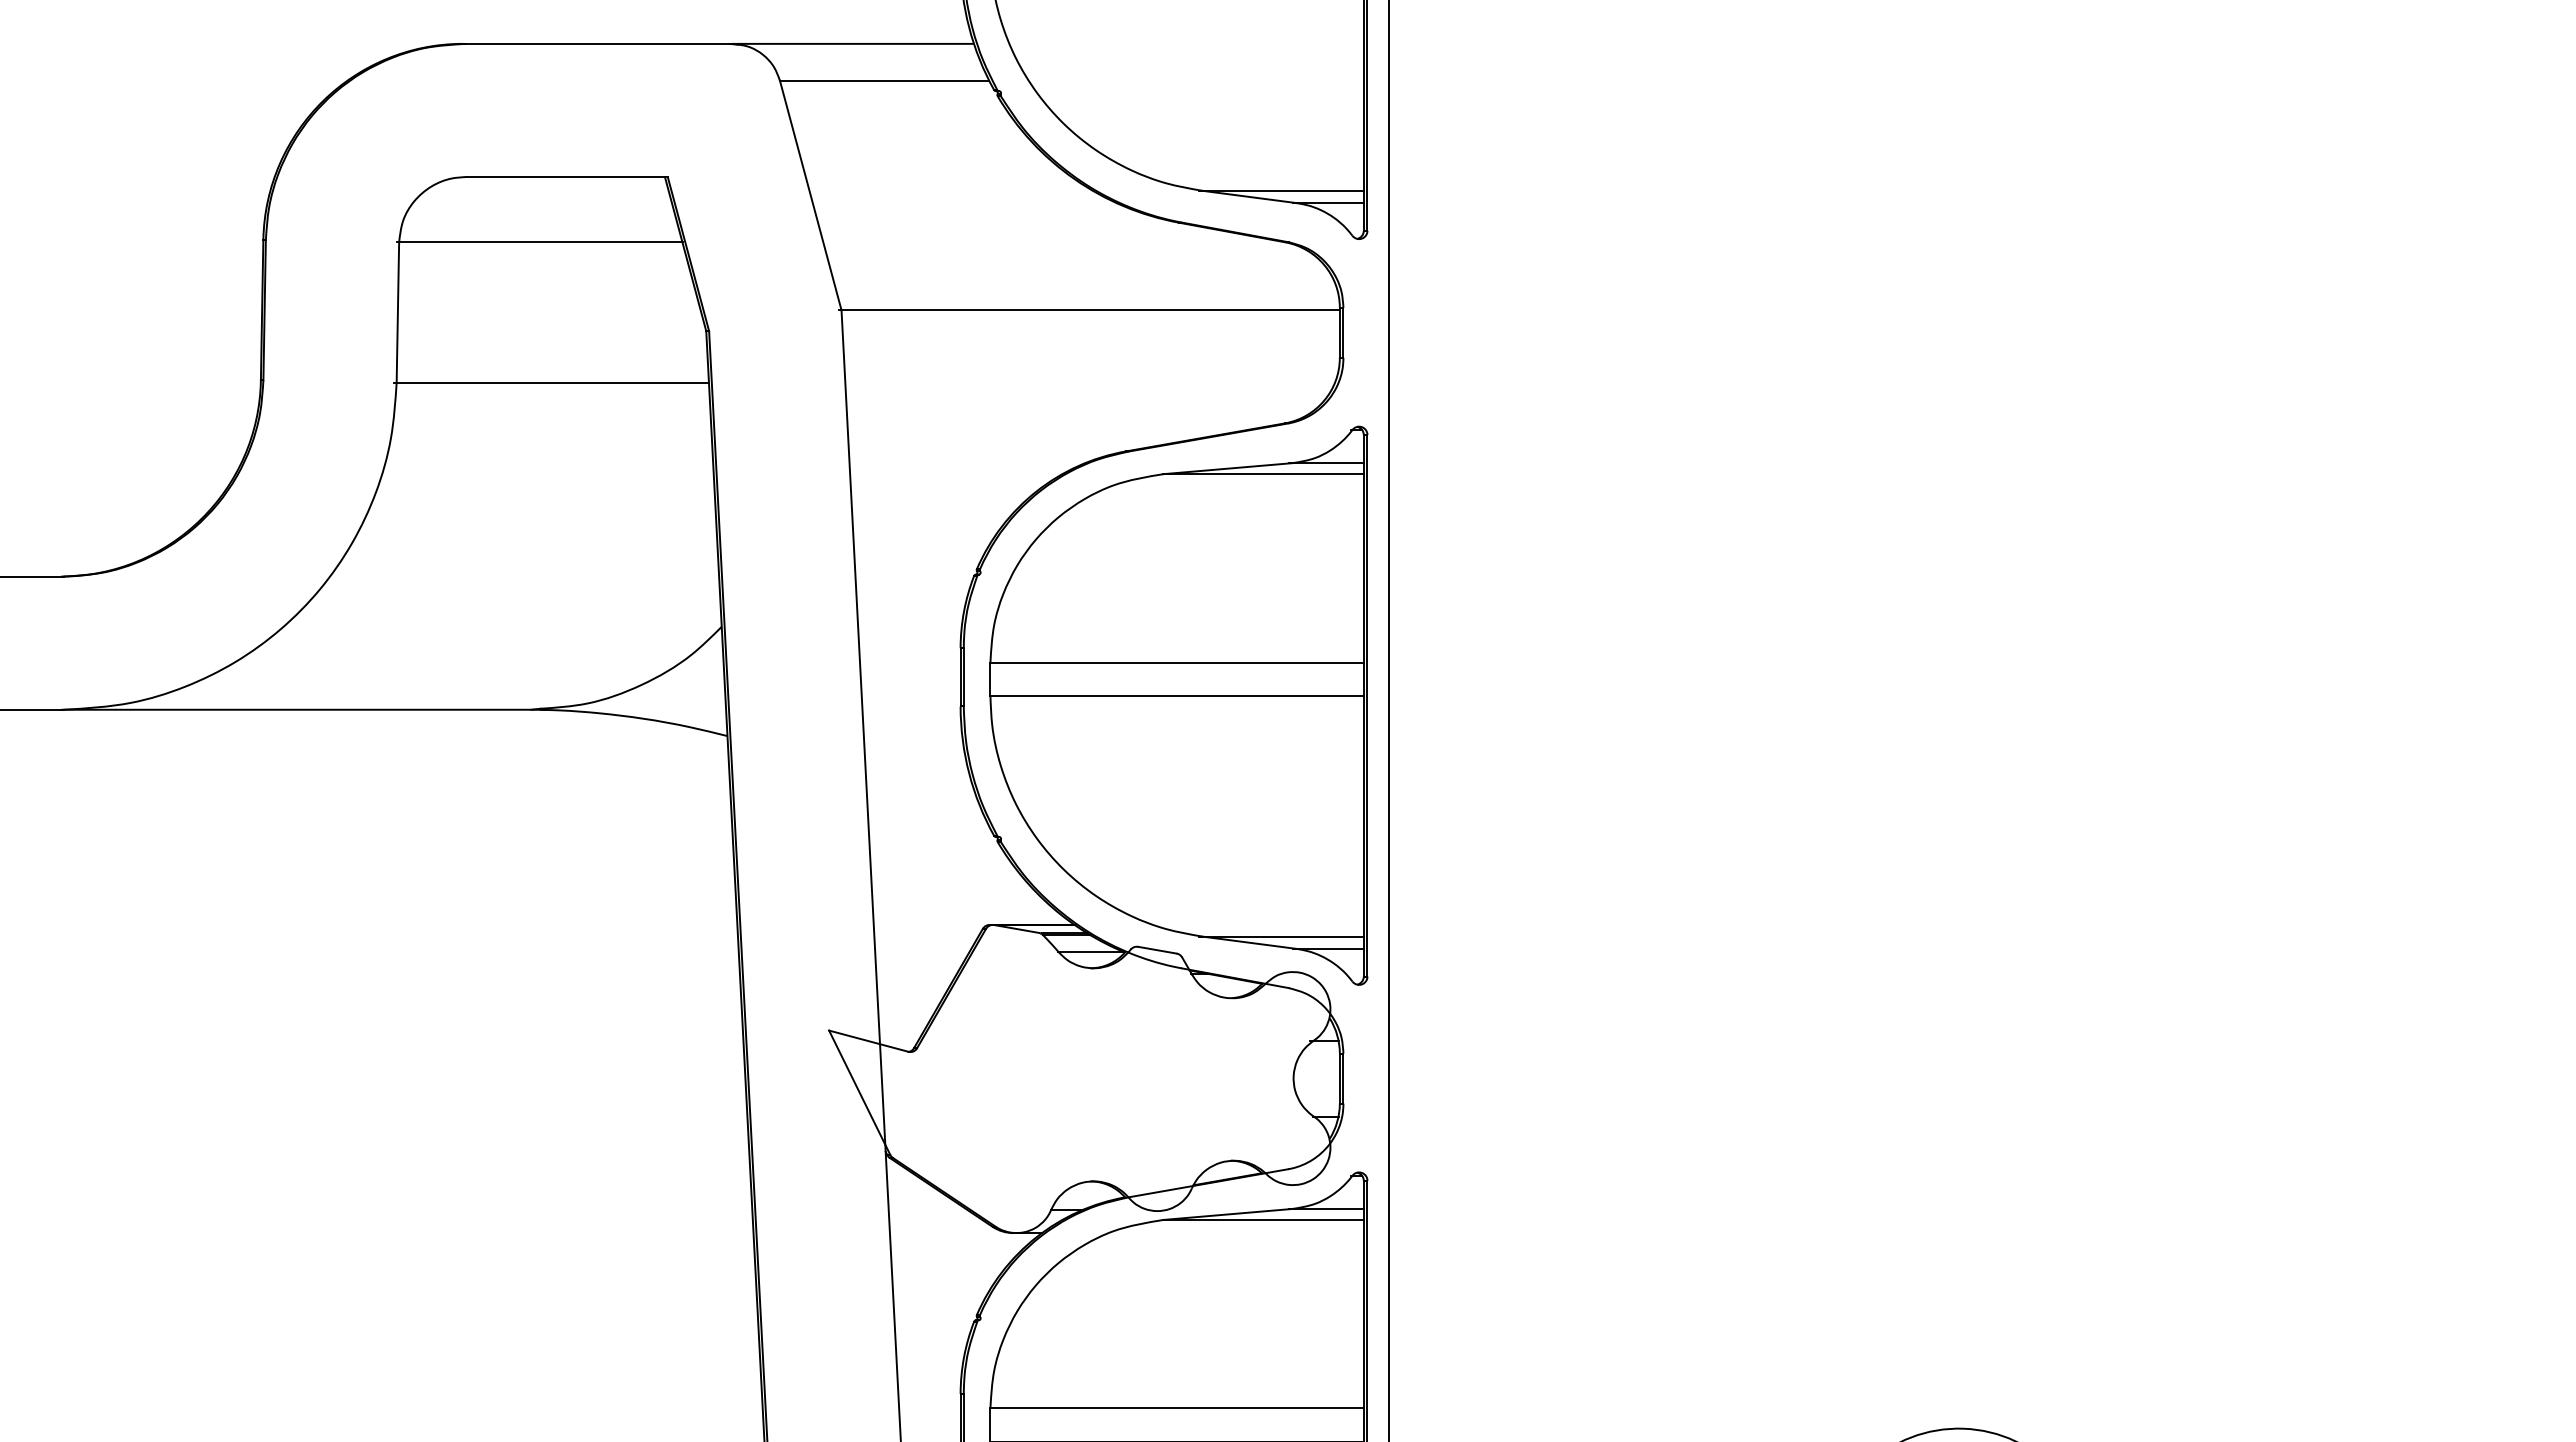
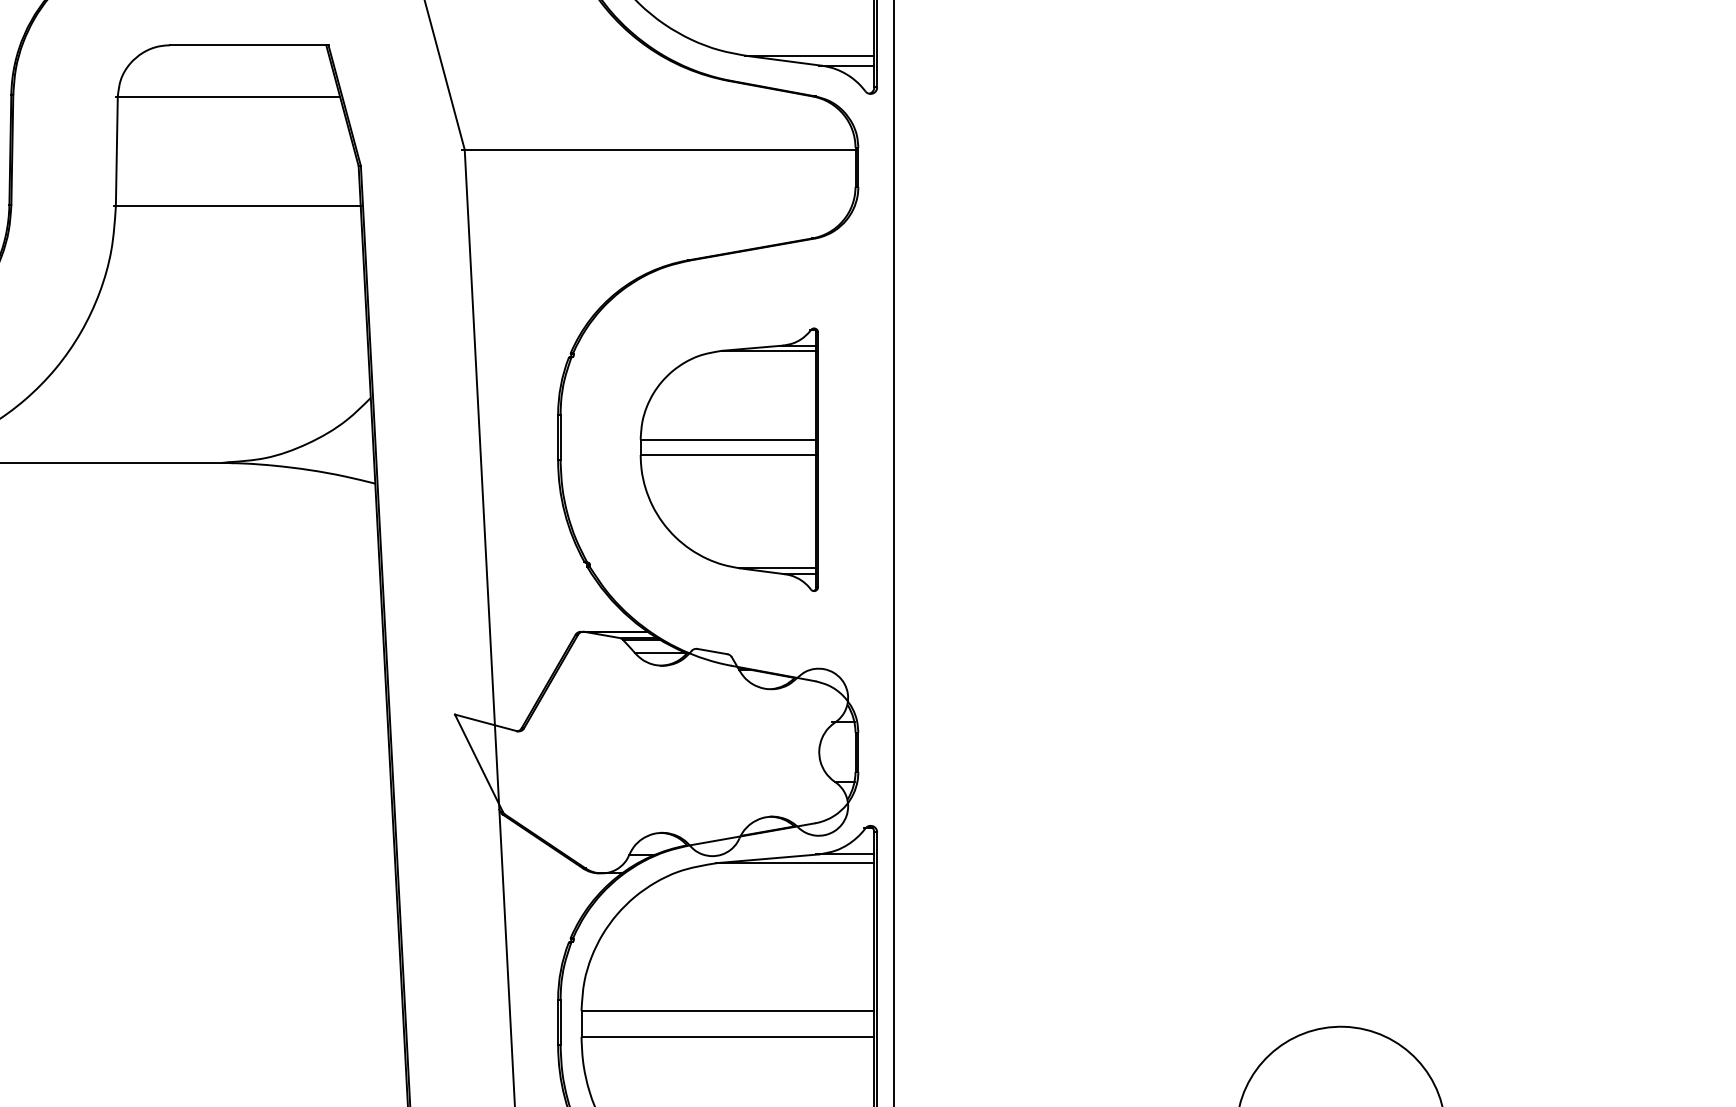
part: (1178, 705) -> (728, 459), size x0.6

